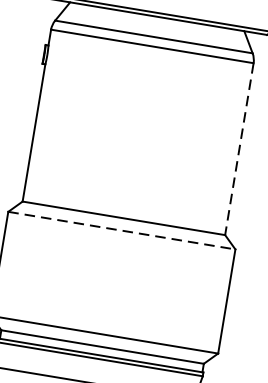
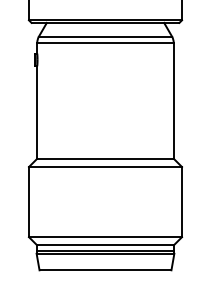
line: (239, 148) -> (173, 100), dashed -> solid
line: (121, 231) -> (105, 167), dashed -> solid

